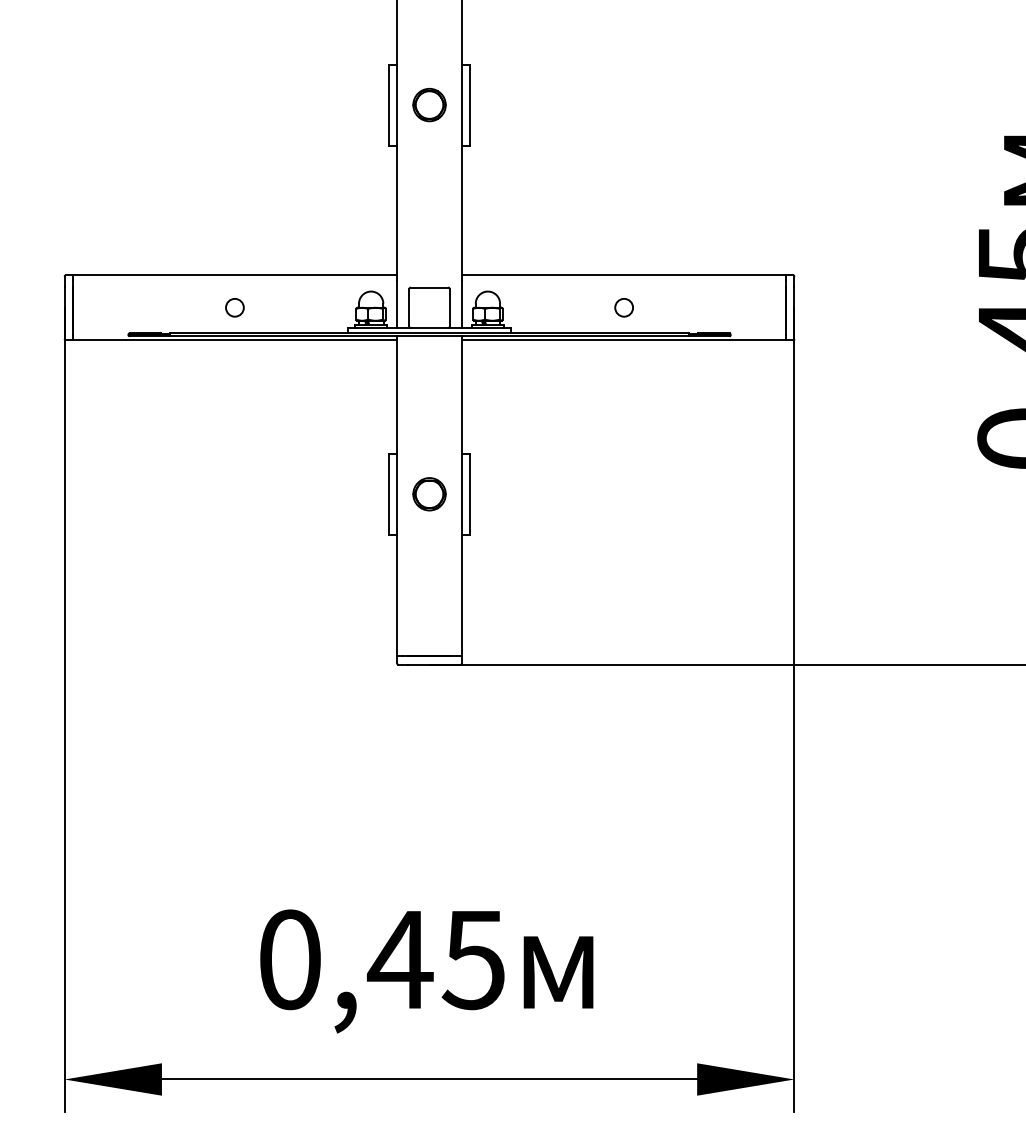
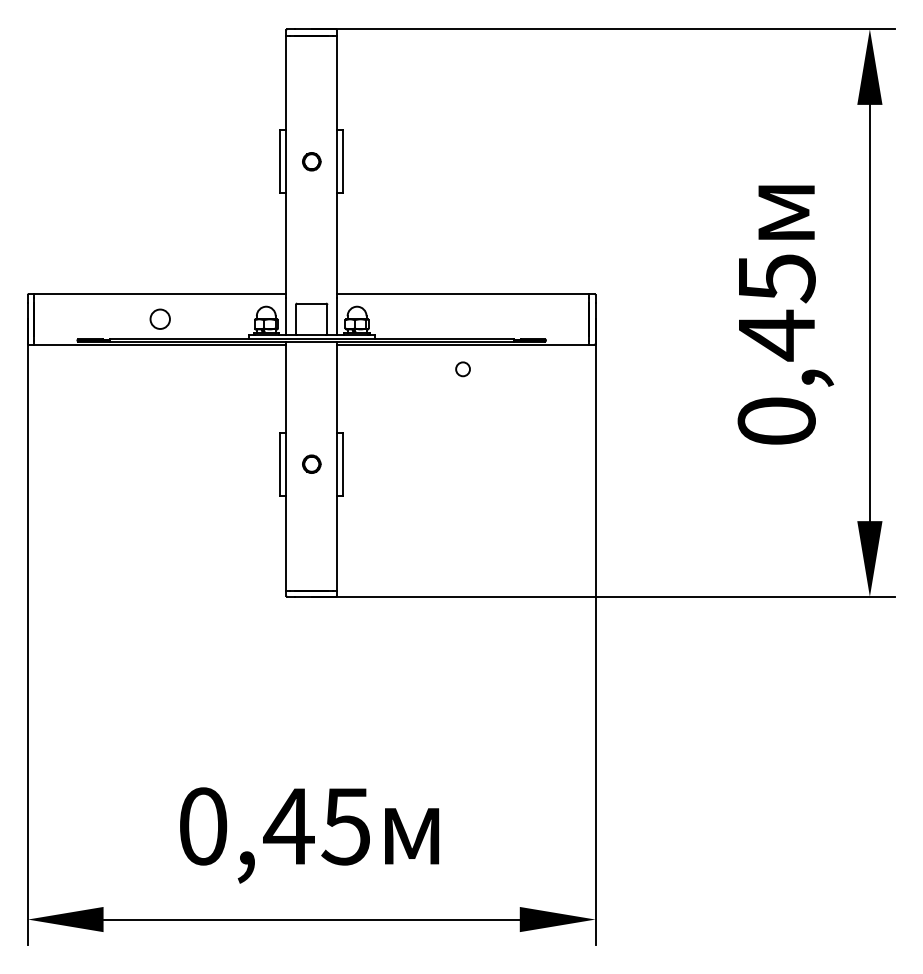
part: (429, 104) -> (311, 161), size x0.7
circle: (235, 308) -> (160, 319), size x1.4
circle: (623, 308) -> (462, 369), moved
part: (429, 493) -> (311, 463), size x0.7

